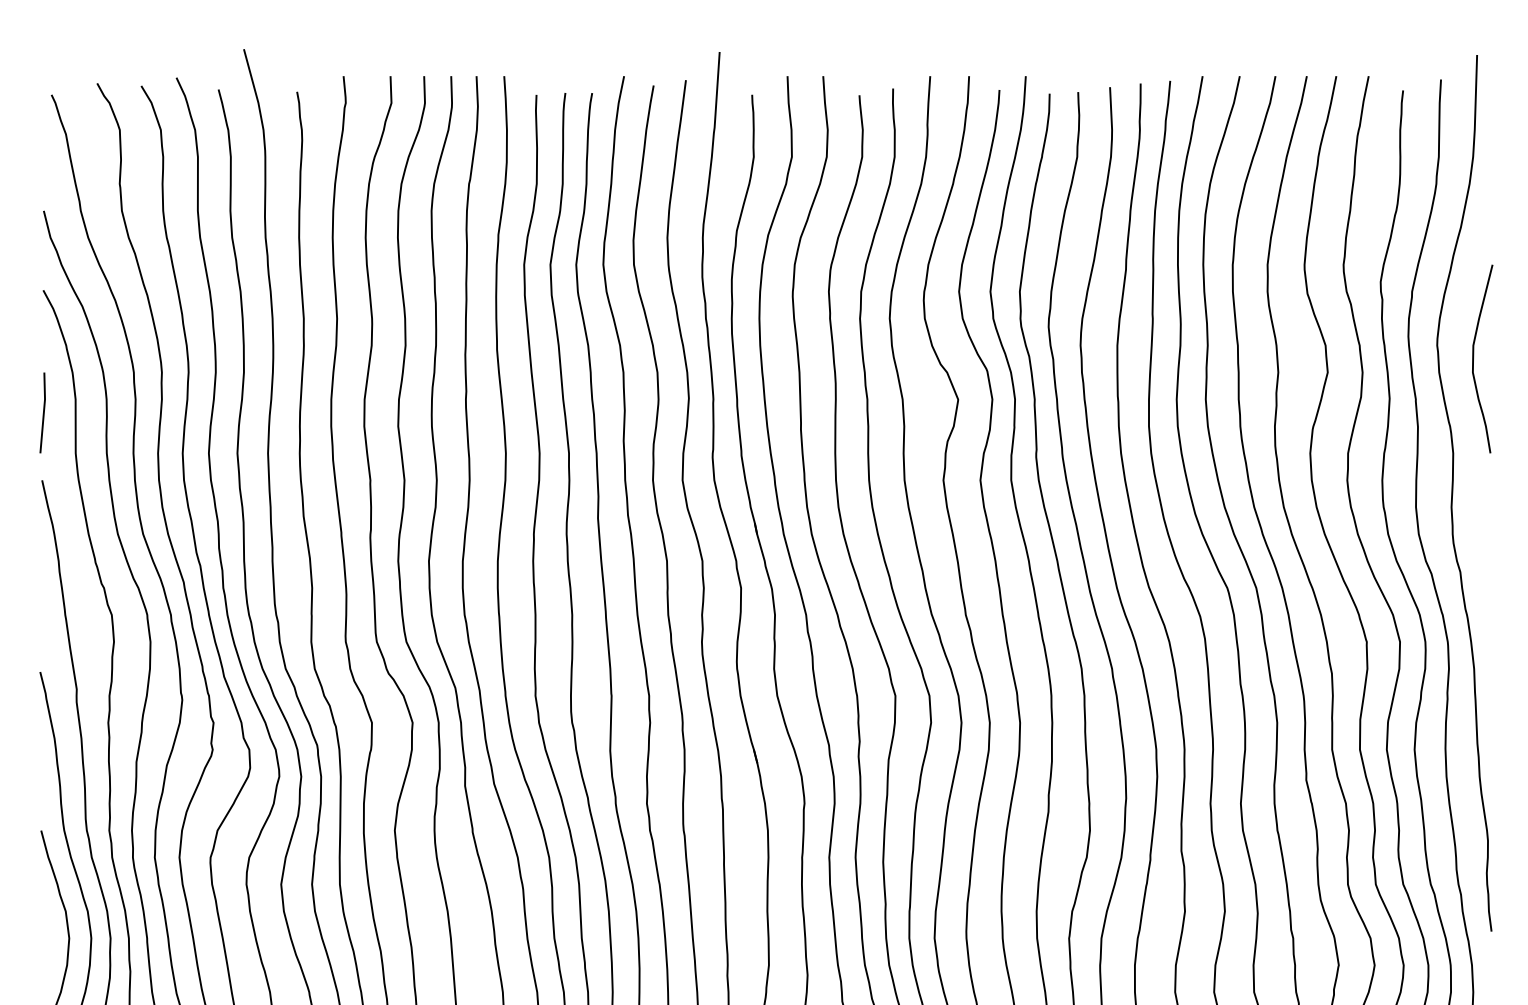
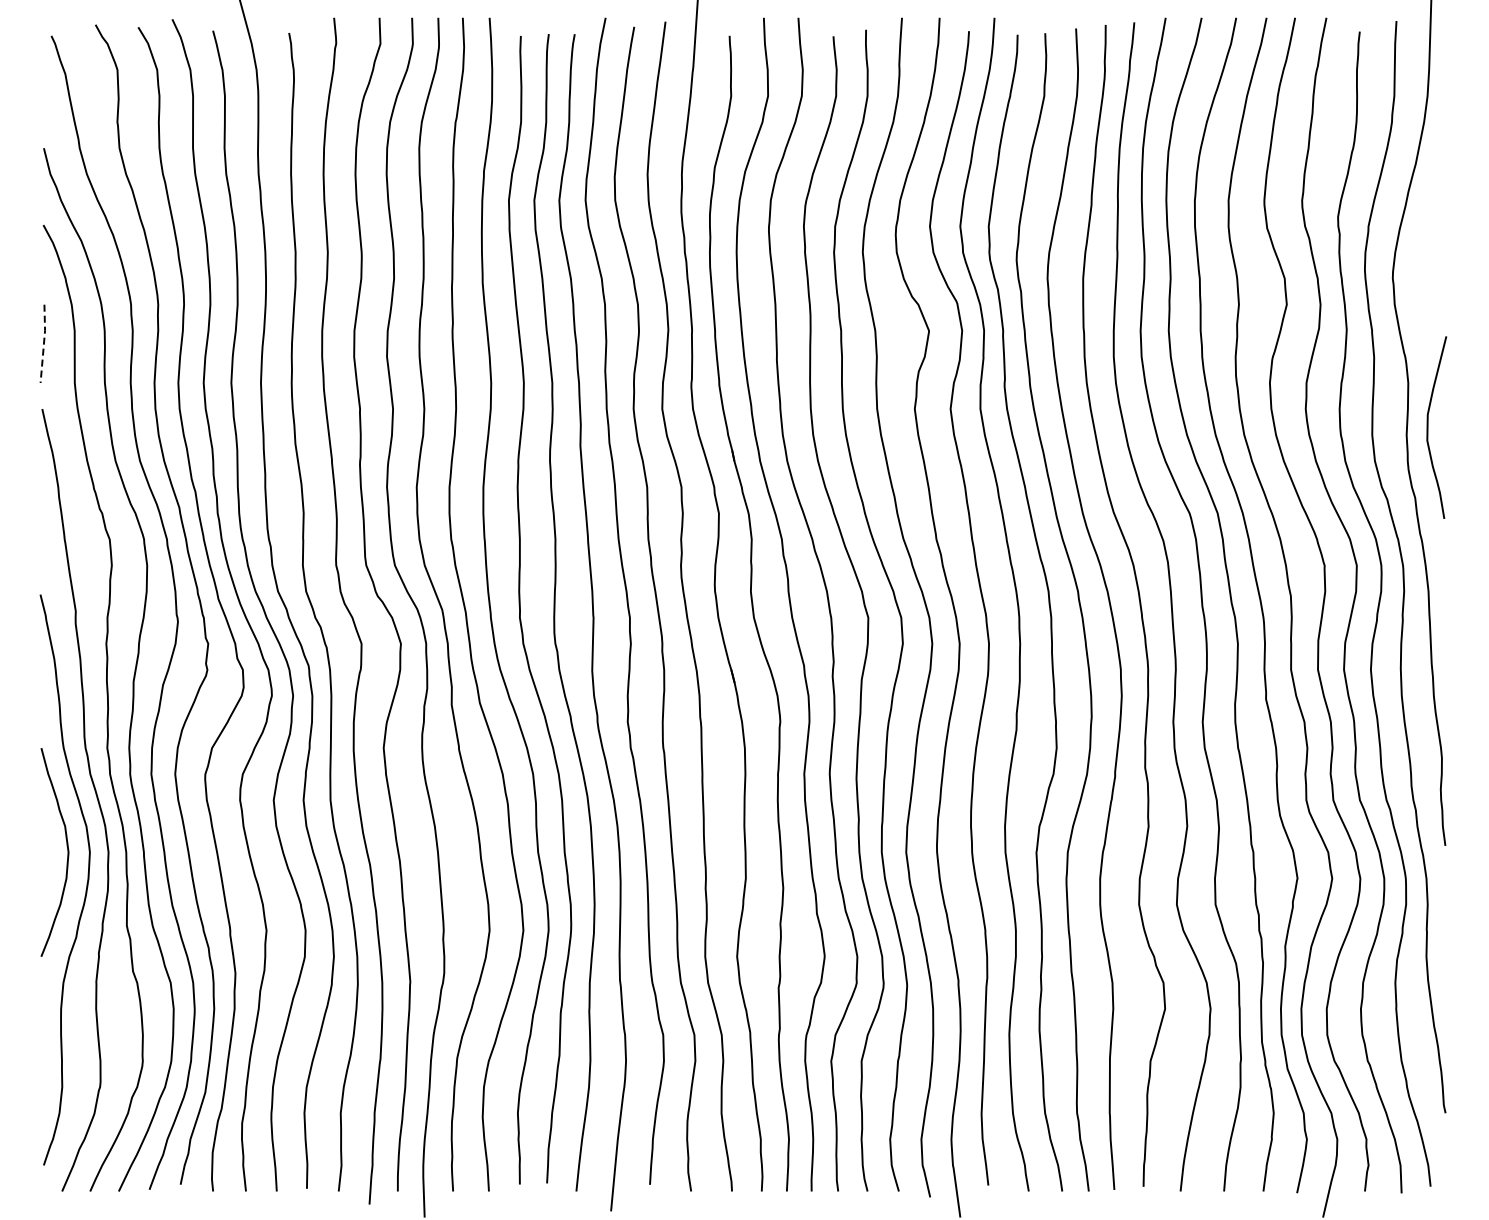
curve: (1474, 358) -> (1428, 427), moved
line: (43, 412) -> (43, 343), solid -> dashed

